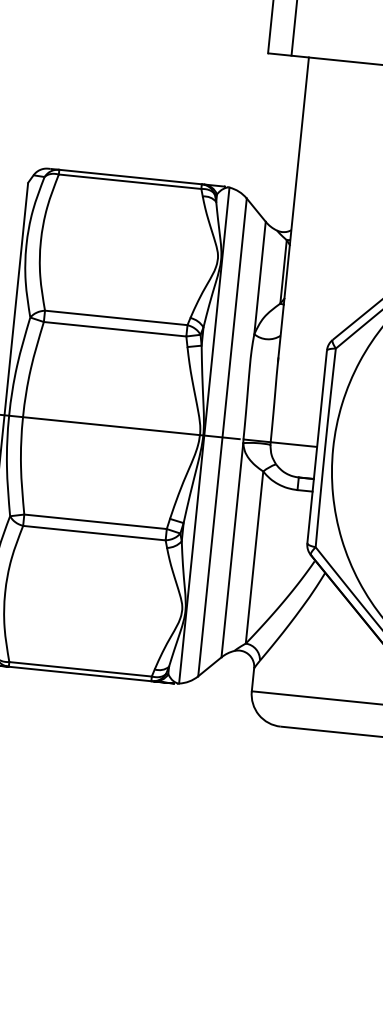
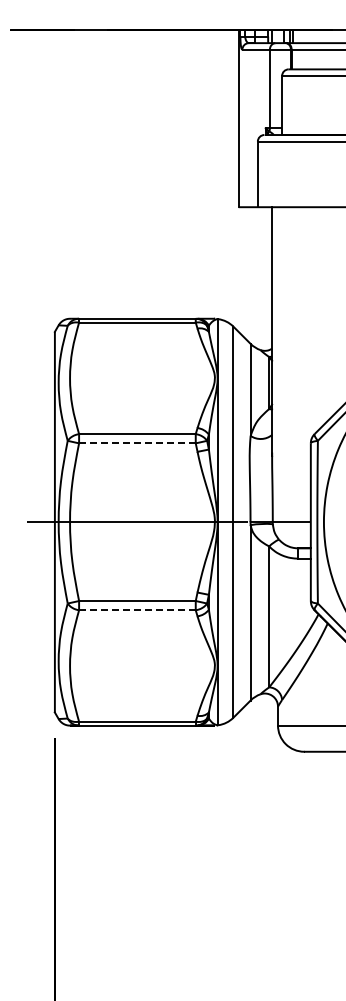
line: (113, 329) -> (136, 443), solid -> dashed
line: (93, 533) -> (136, 610), solid -> dashed

